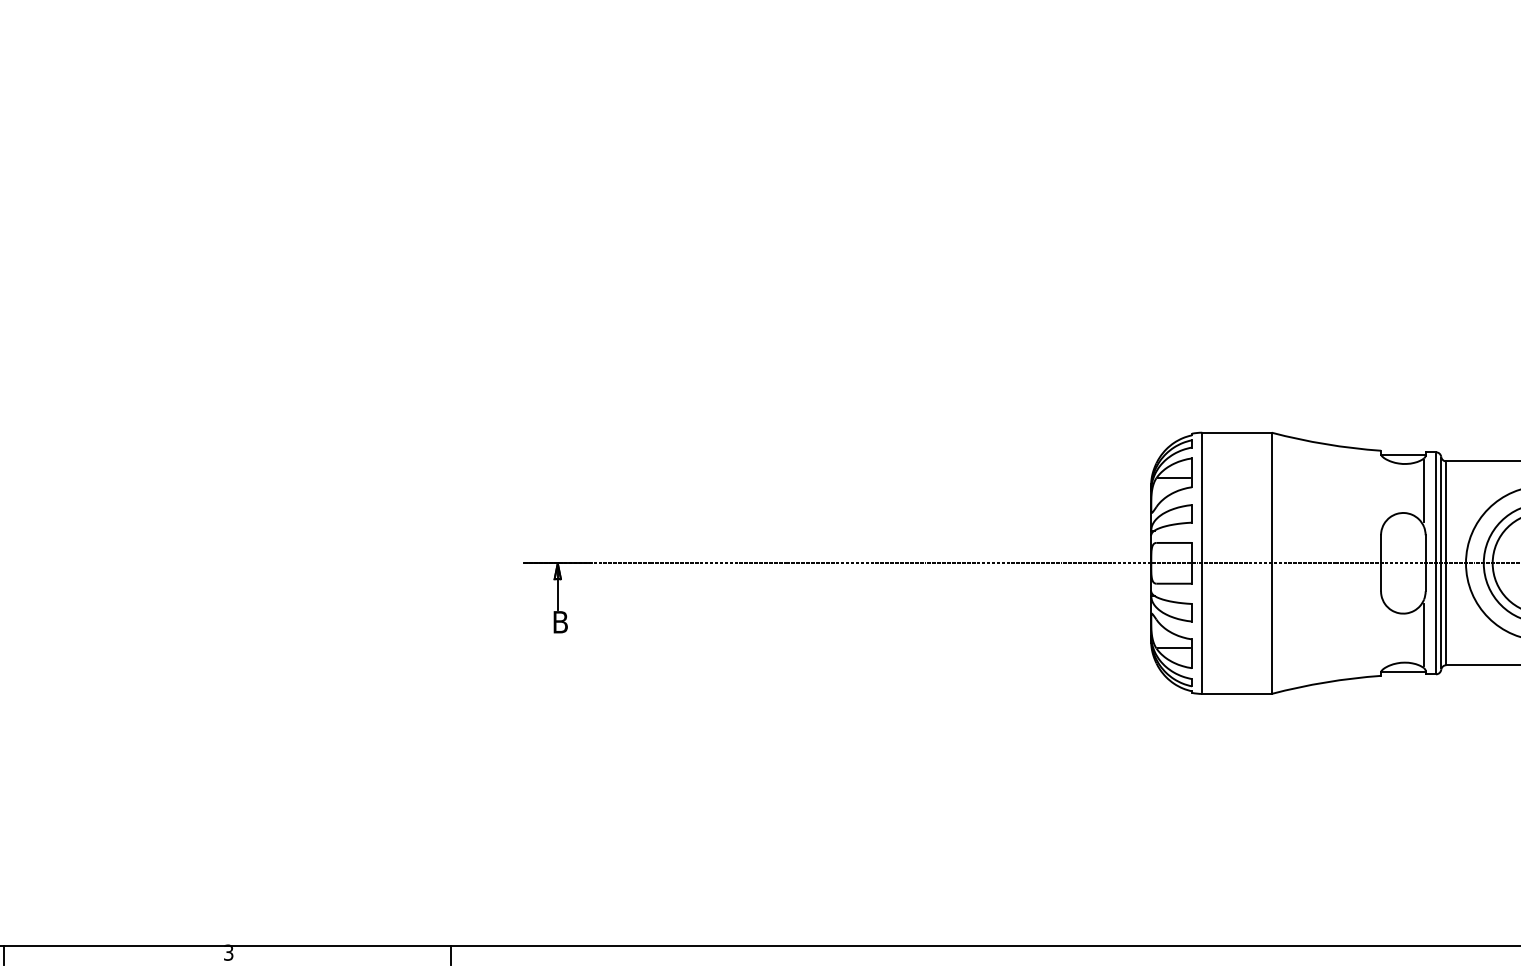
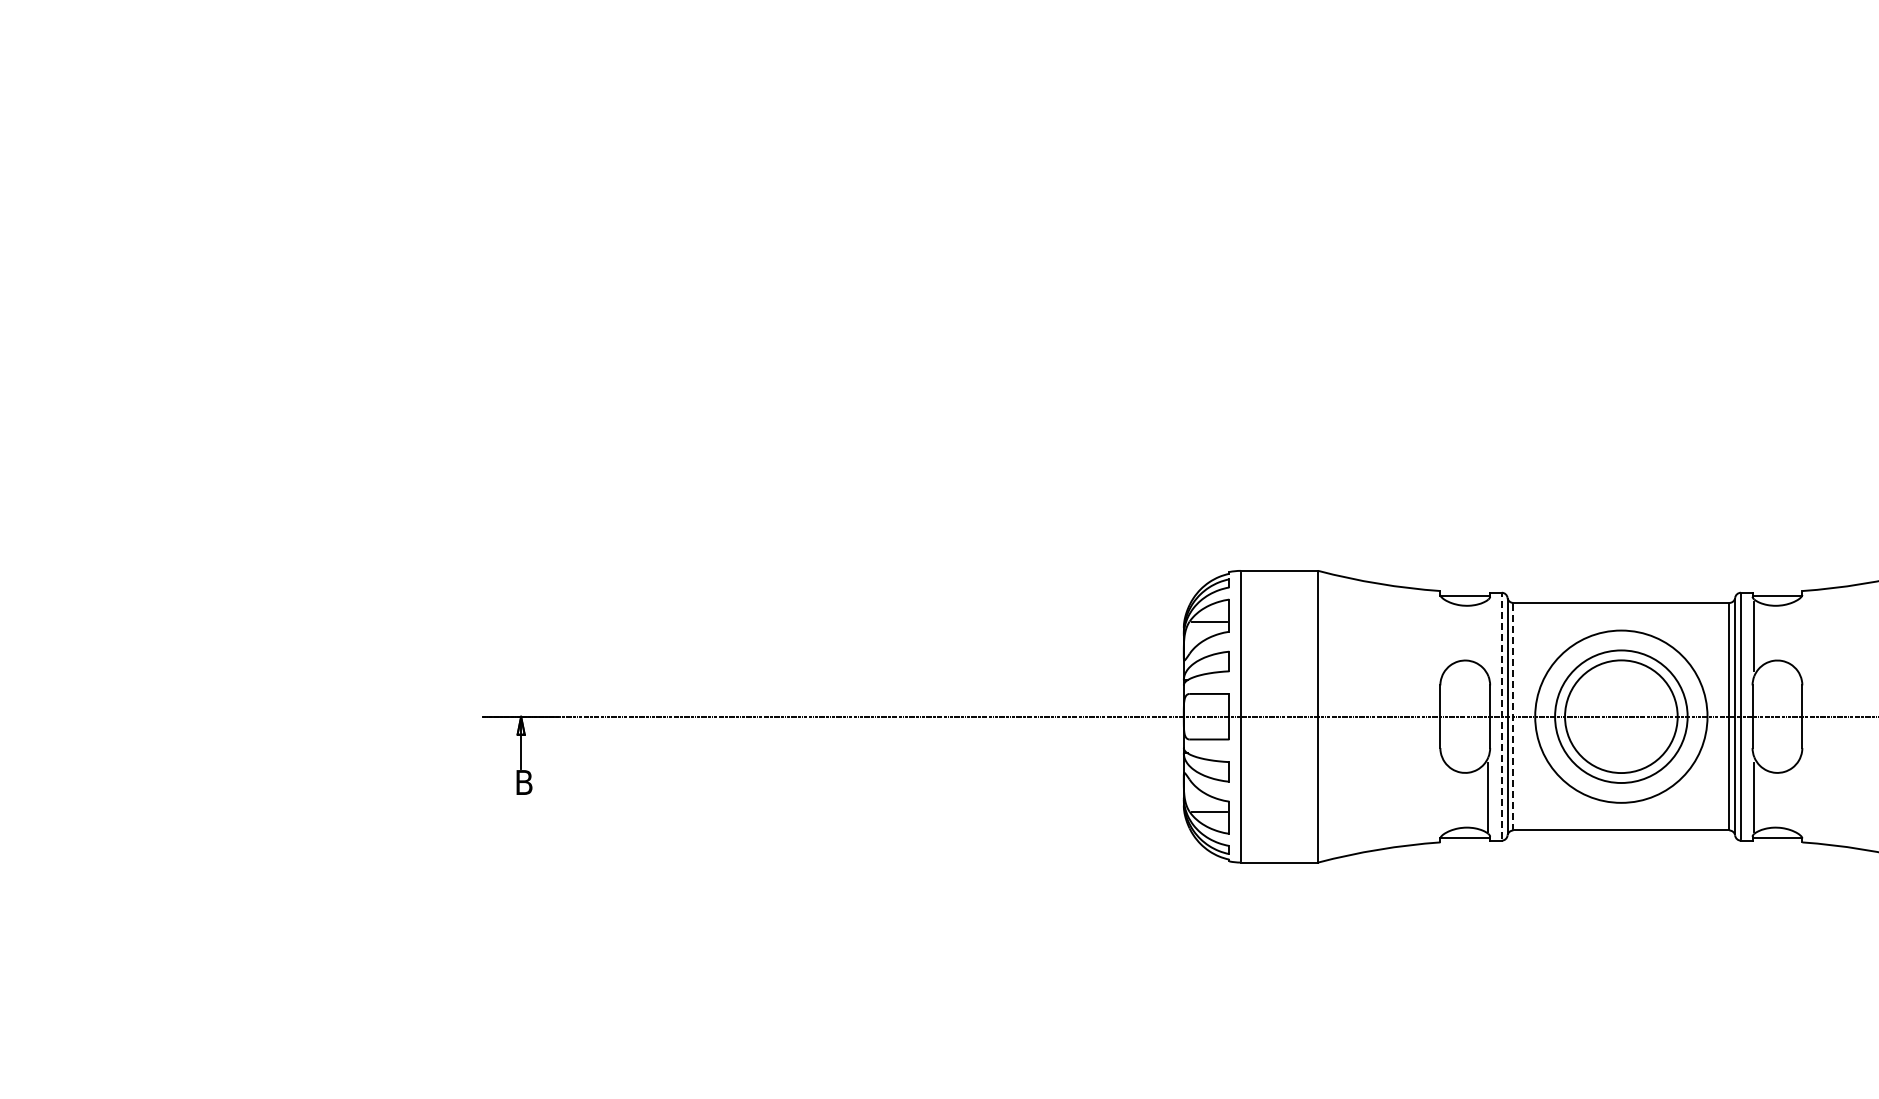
line: (1424, 490) -> (1488, 635), removed
line: (1435, 563) -> (1501, 716), solid -> dashed
line: (1446, 564) -> (1513, 717), solid -> dashed

